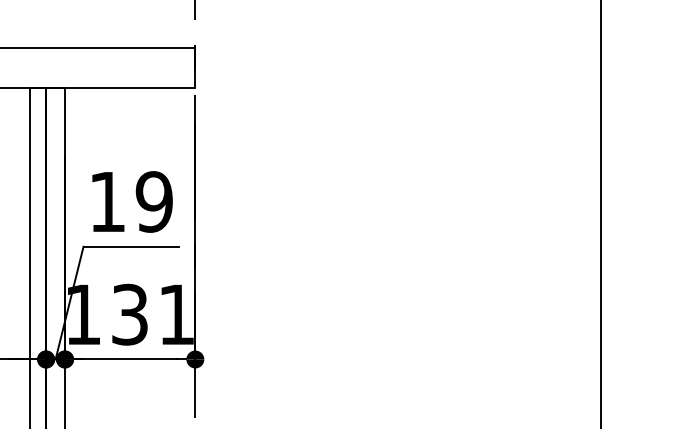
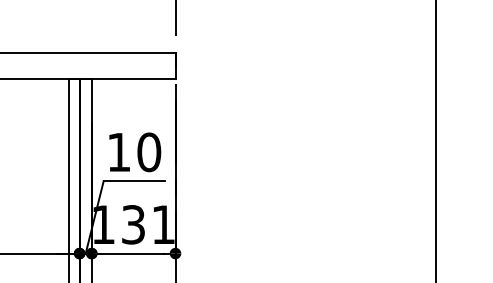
text: (154, 202) -> (149, 152), 19 -> 10

